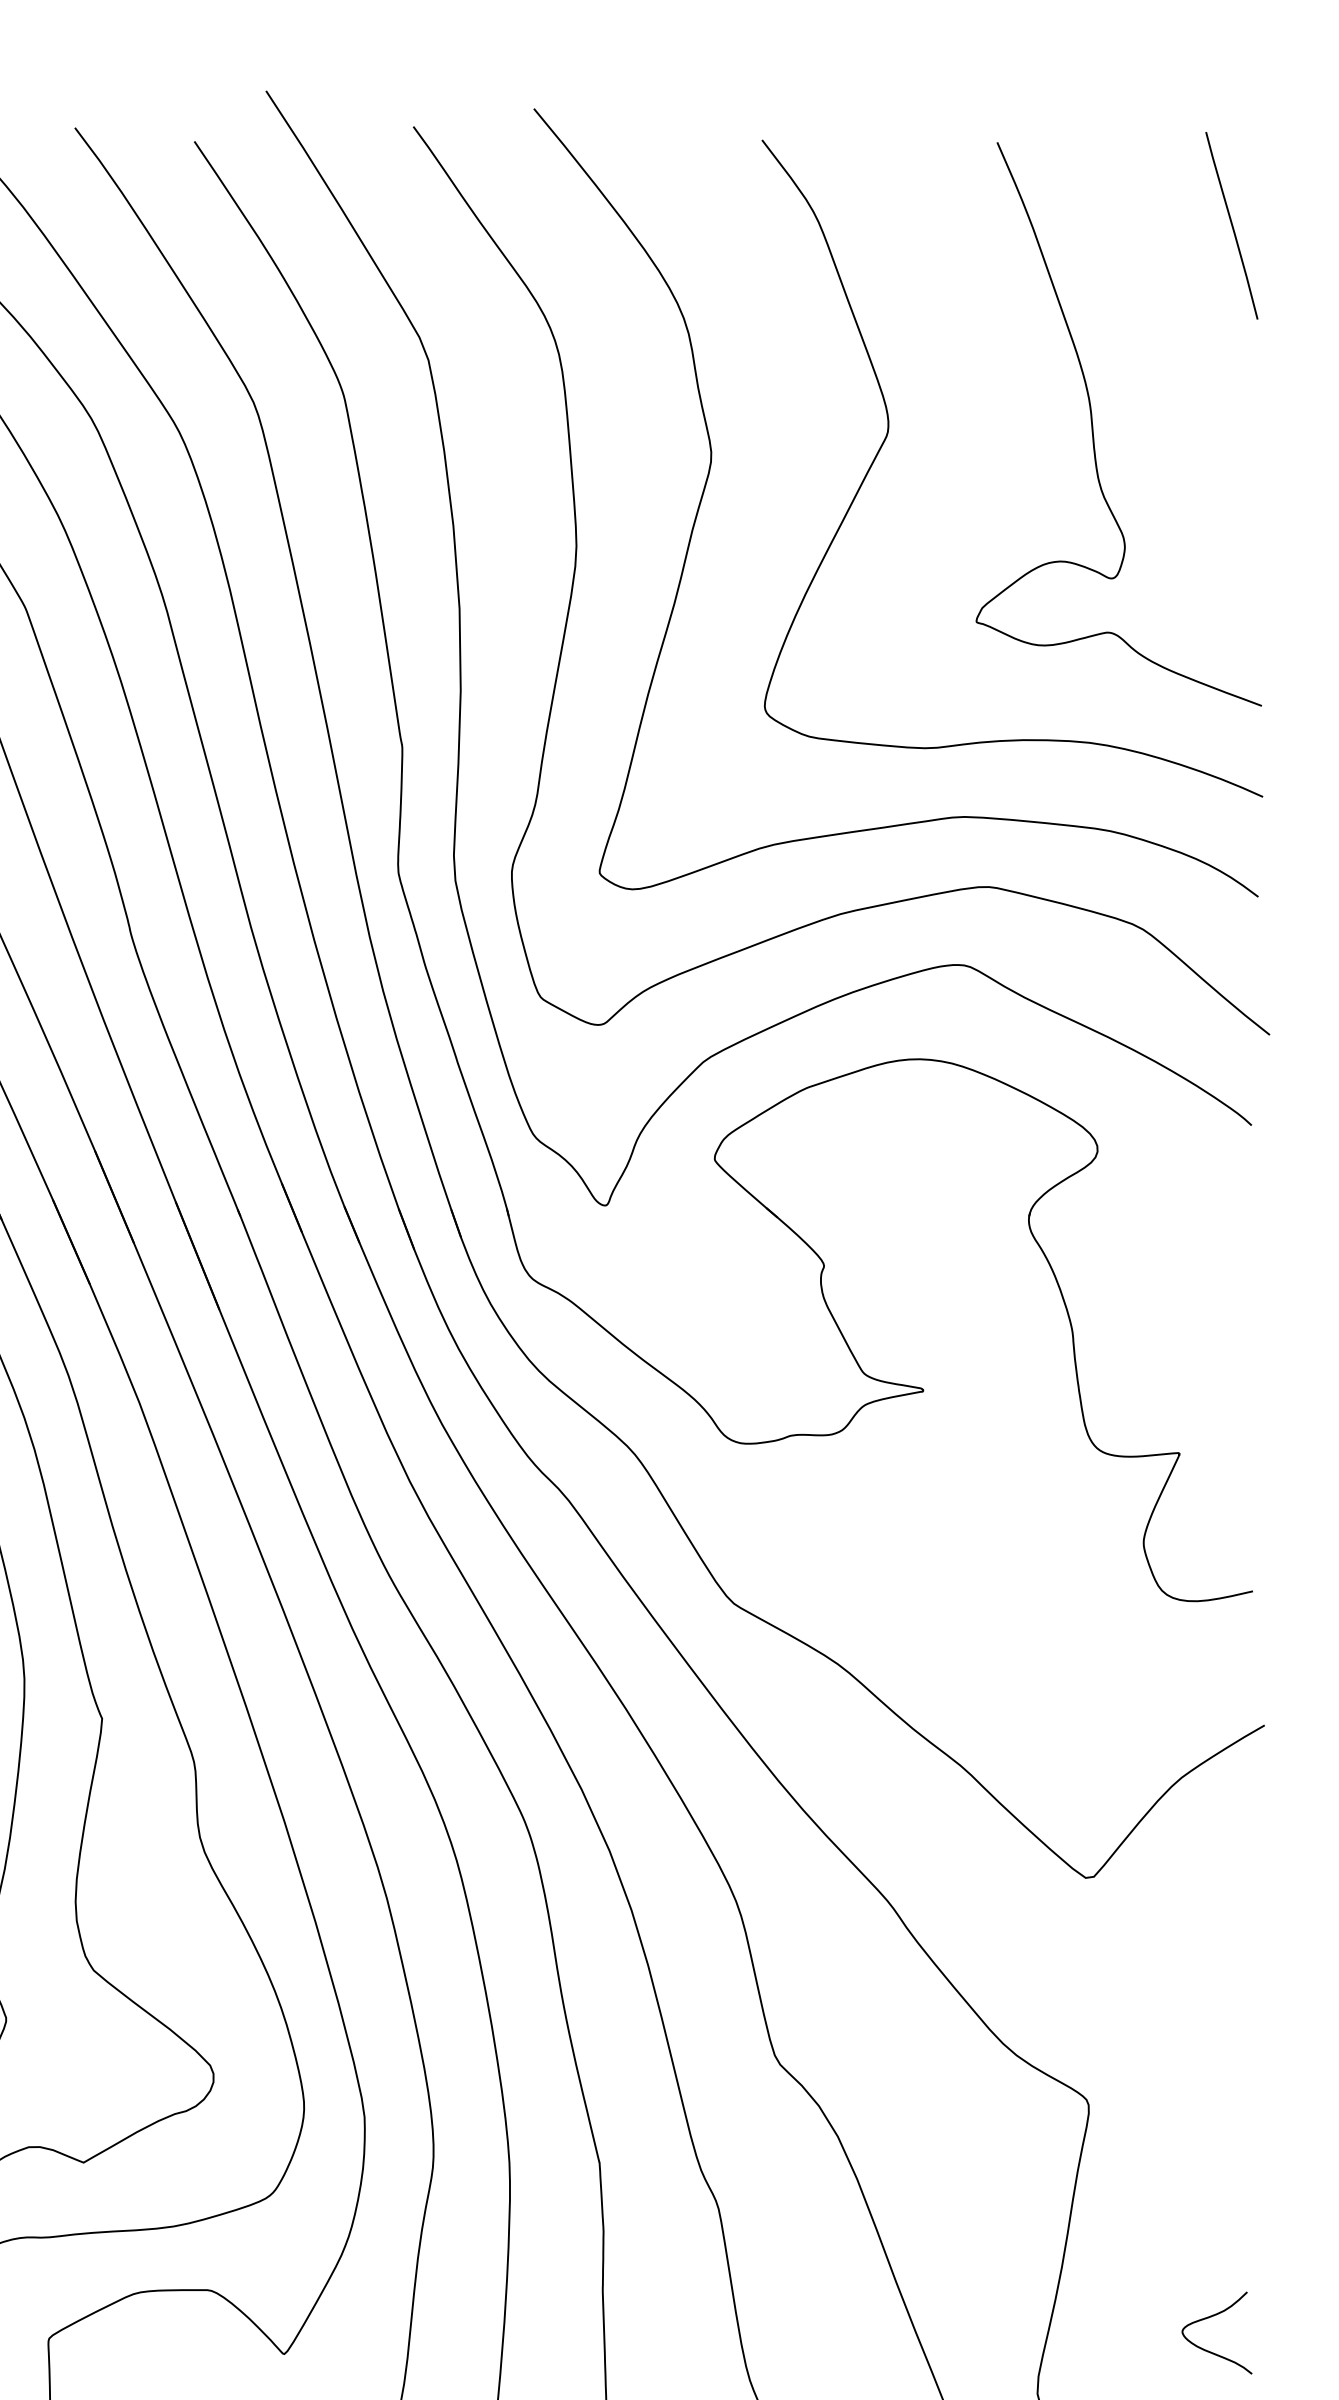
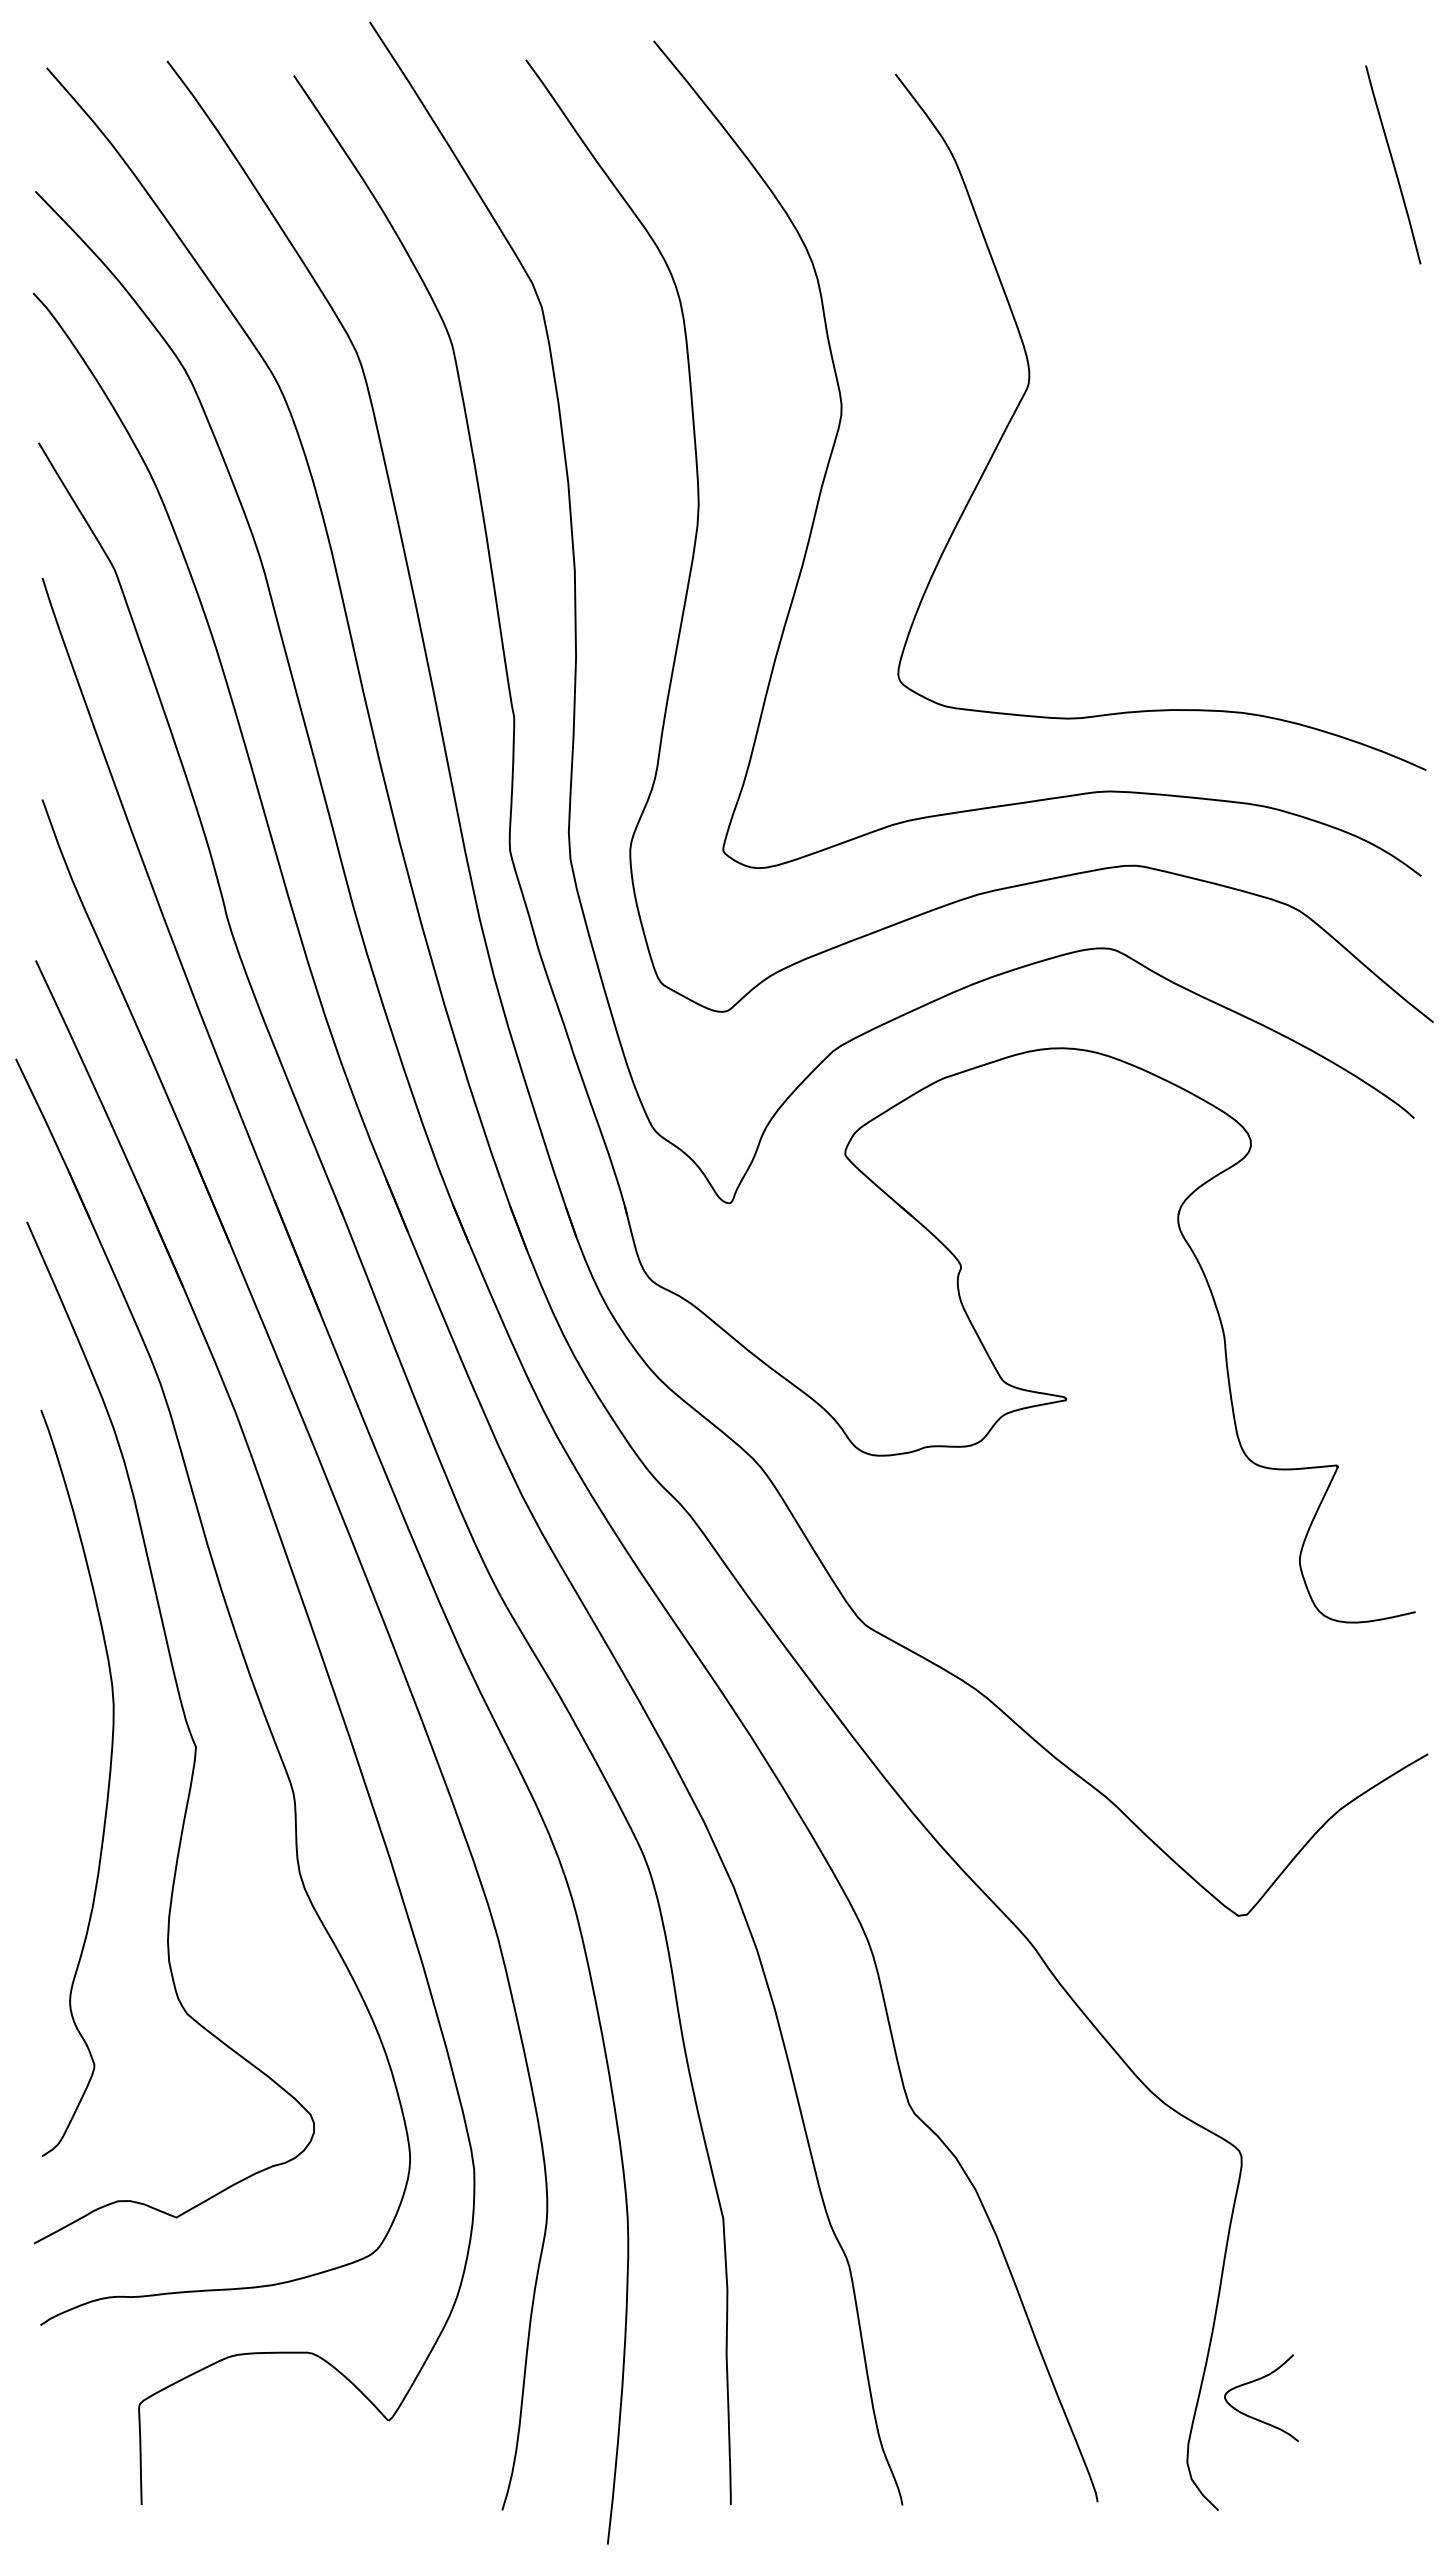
curve: (1093, 424) -> (1246, 375), removed
curve: (1212, 2317) -> (1256, 2381), moved

